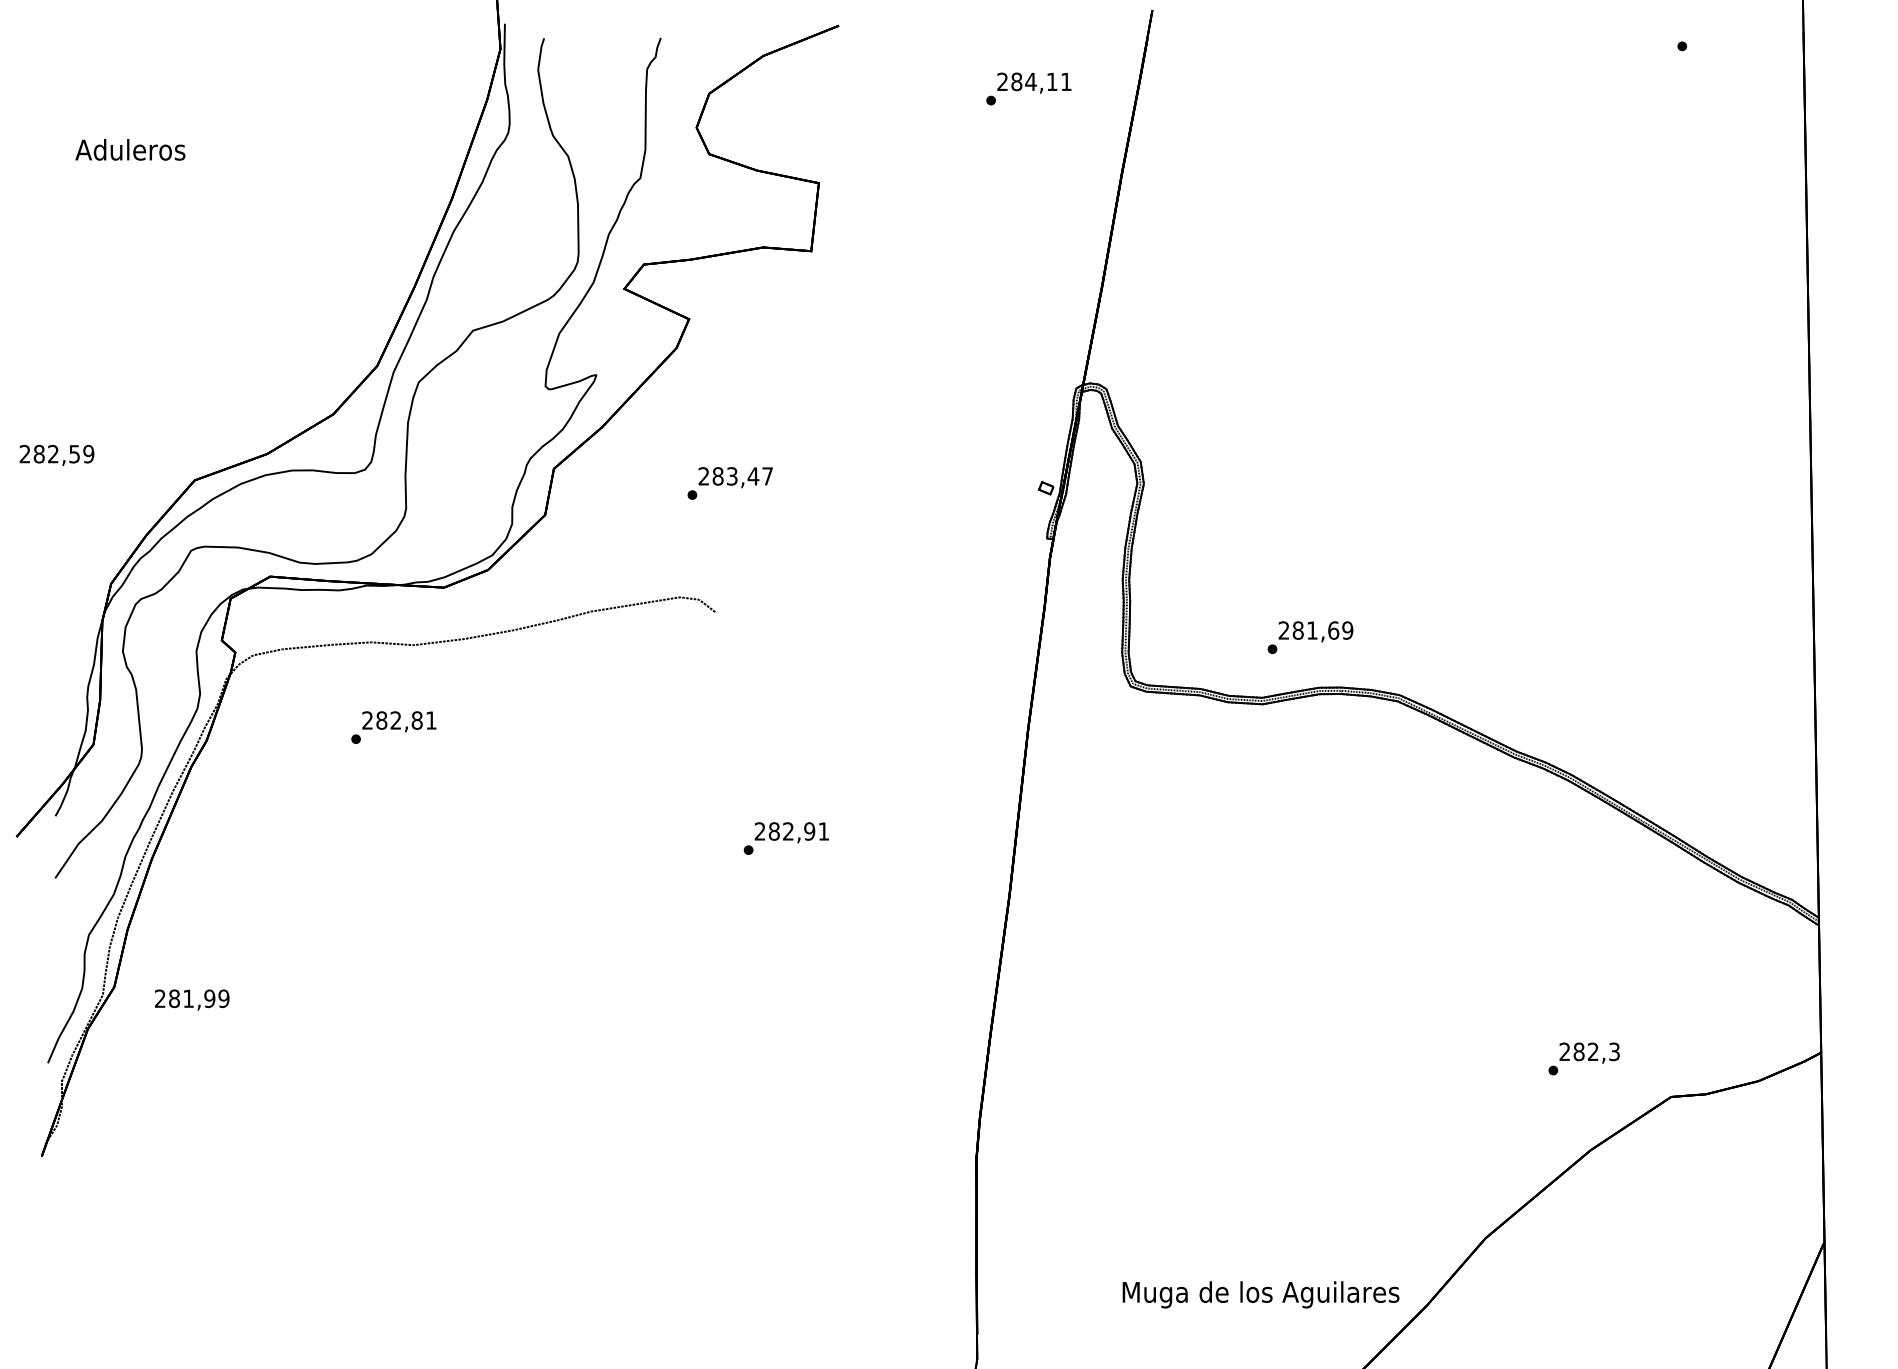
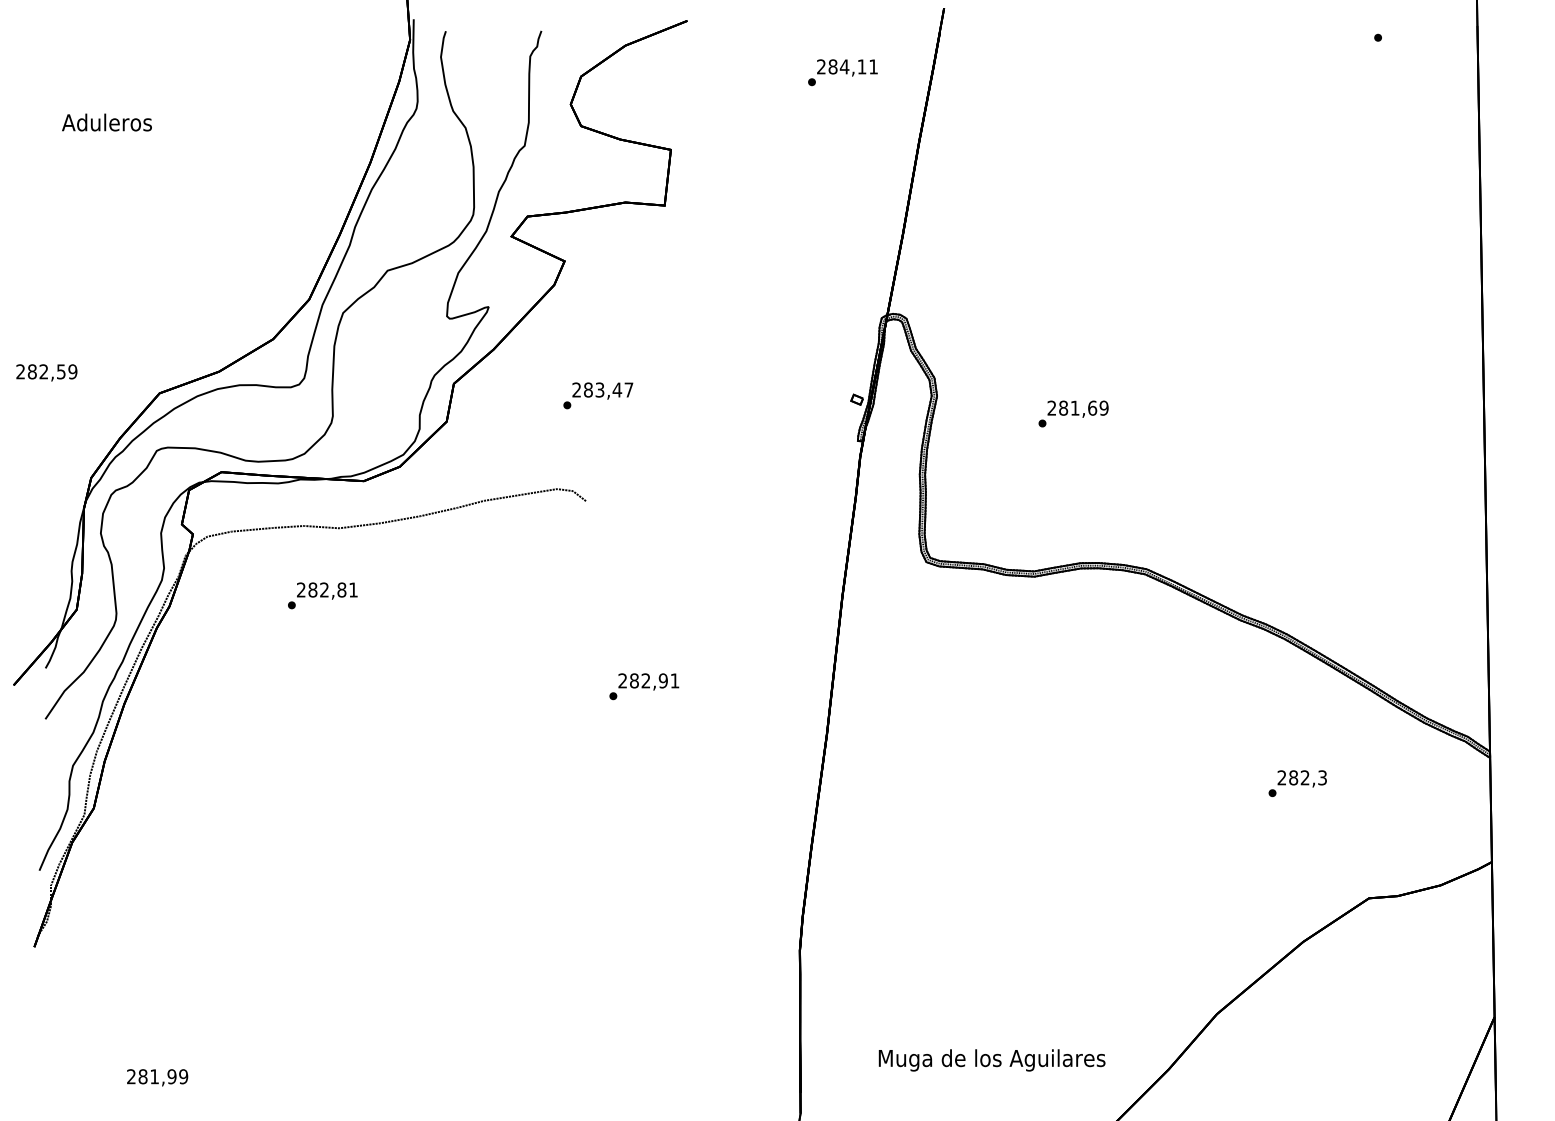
text: (1310, 637) -> (1073, 413), moved
text: (192, 999) -> (157, 1077), moved
text: (1583, 1058) -> (1297, 783), moved
text: (1260, 1294) -> (991, 1060), moved

